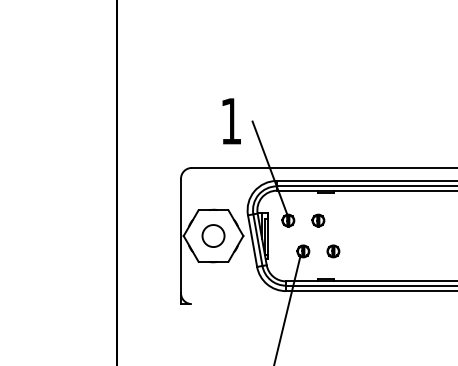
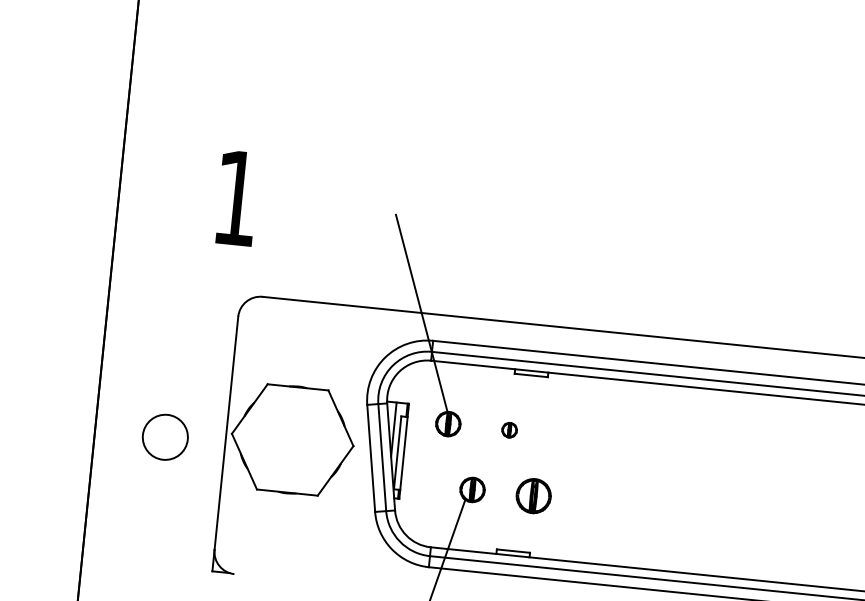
text: (231, 121) -> (236, 198), moved
part: (318, 220) -> (509, 430), size x0.6
circle: (213, 235) -> (165, 436), moved
part: (333, 251) -> (533, 496), size x1.4

